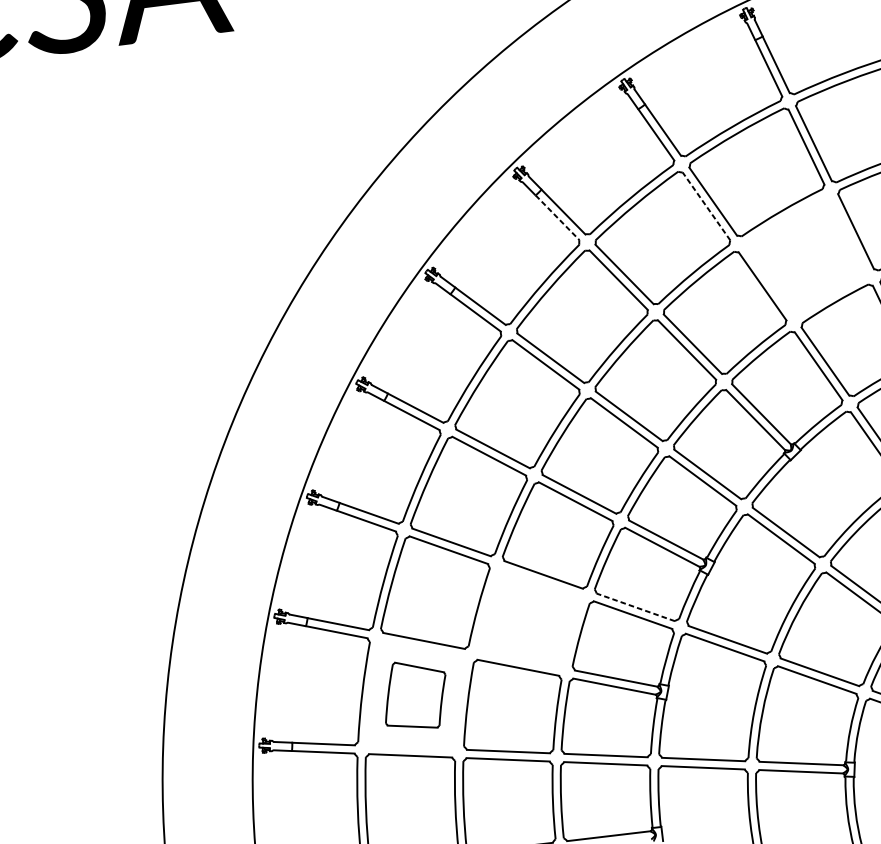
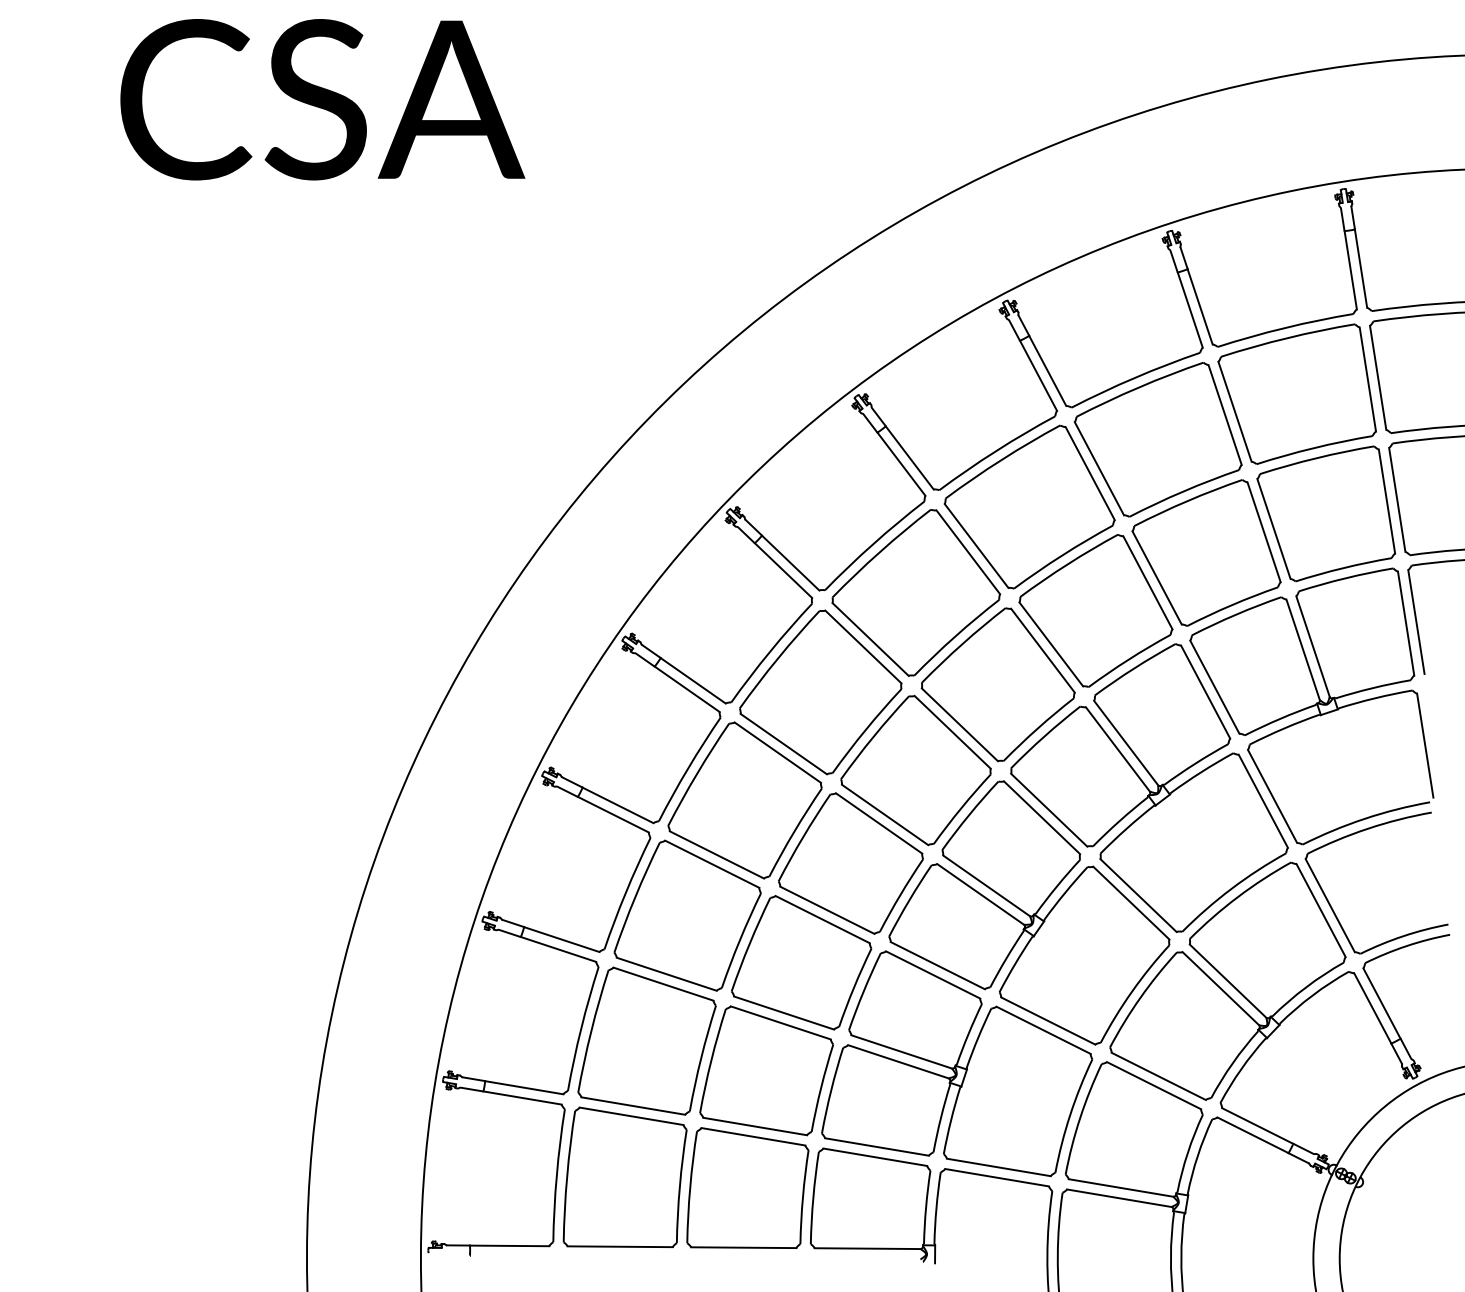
line: (706, 206) -> (1090, 473), dashed -> solid
line: (557, 218) -> (901, 464), dashed -> solid
part: (805, 256) -> (1206, 552), added
line: (635, 607) -> (937, 965), dashed -> solid
part: (528, 618) -> (801, 962), added
part: (414, 694) -> (646, 1040), size x1.67

